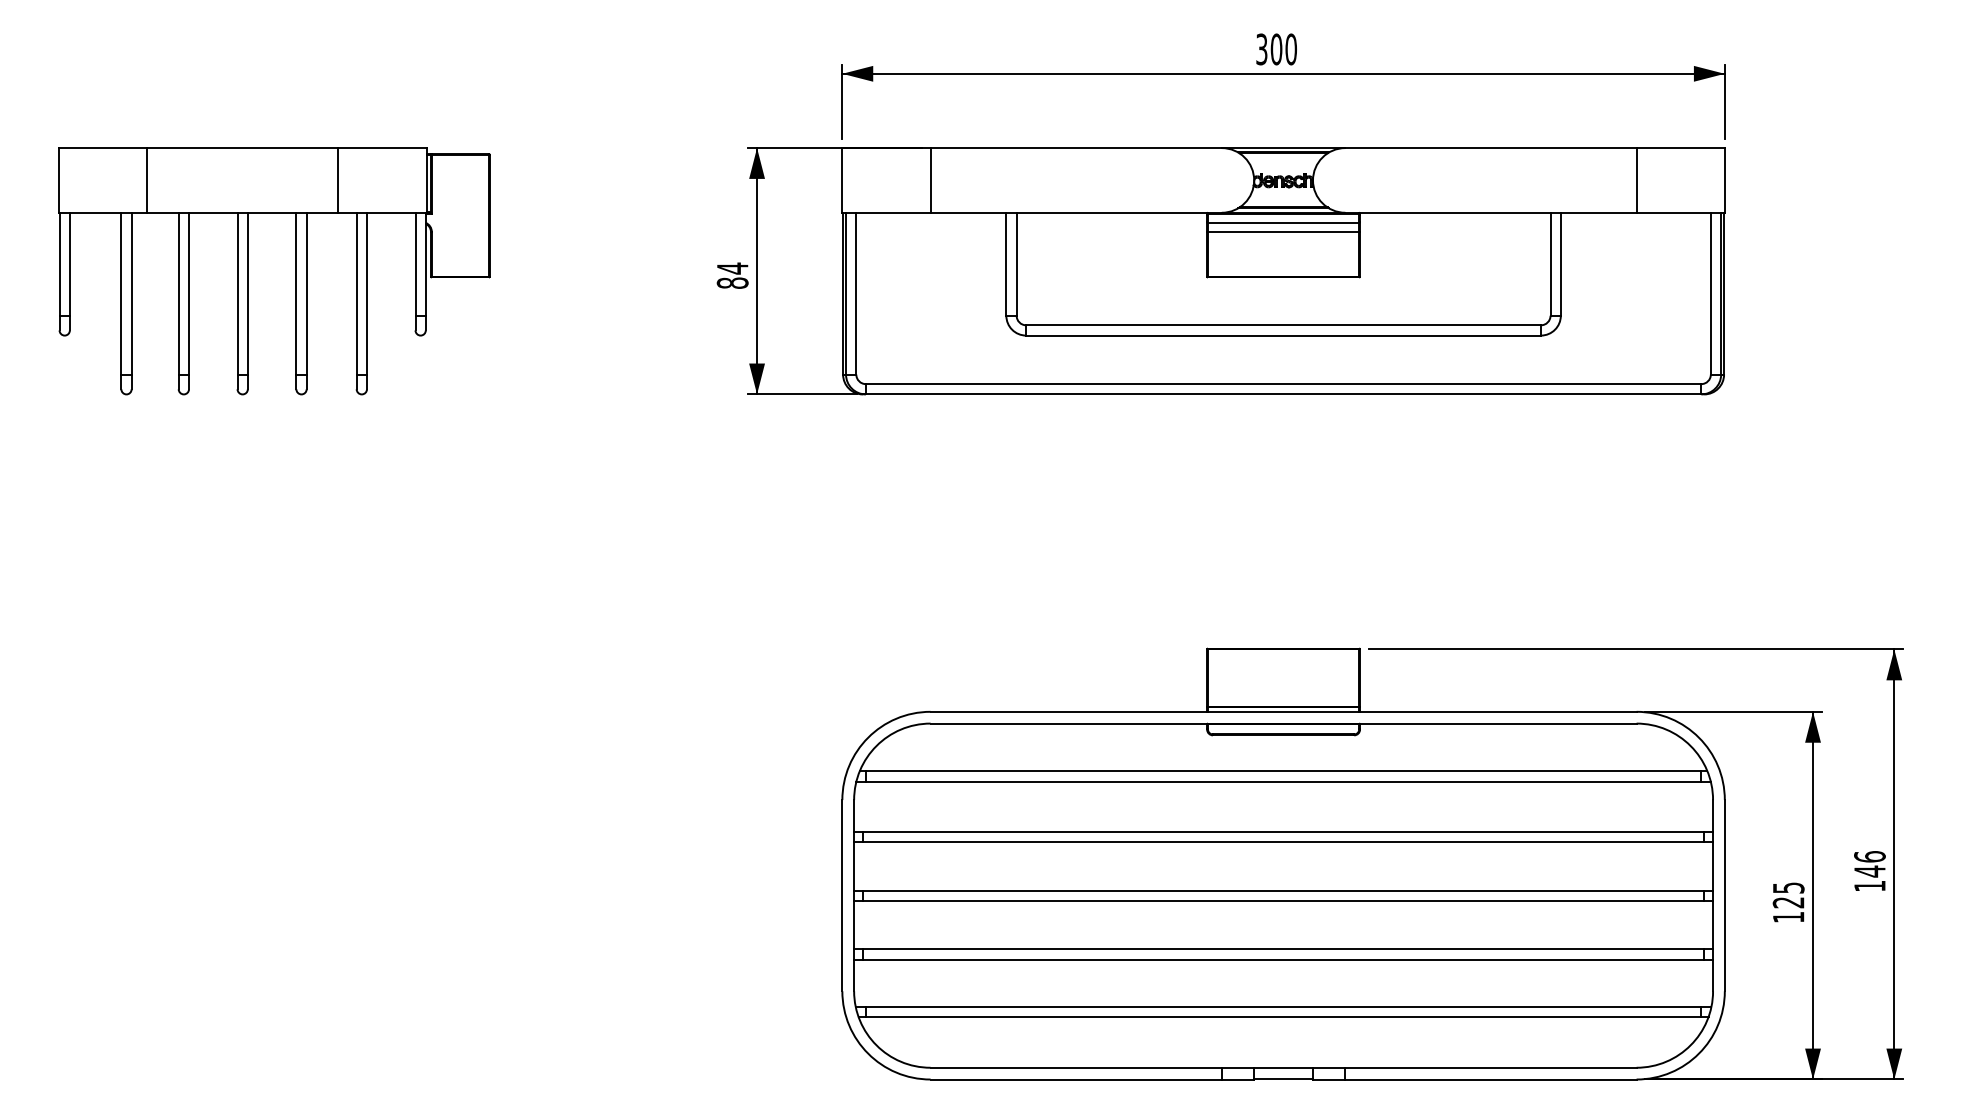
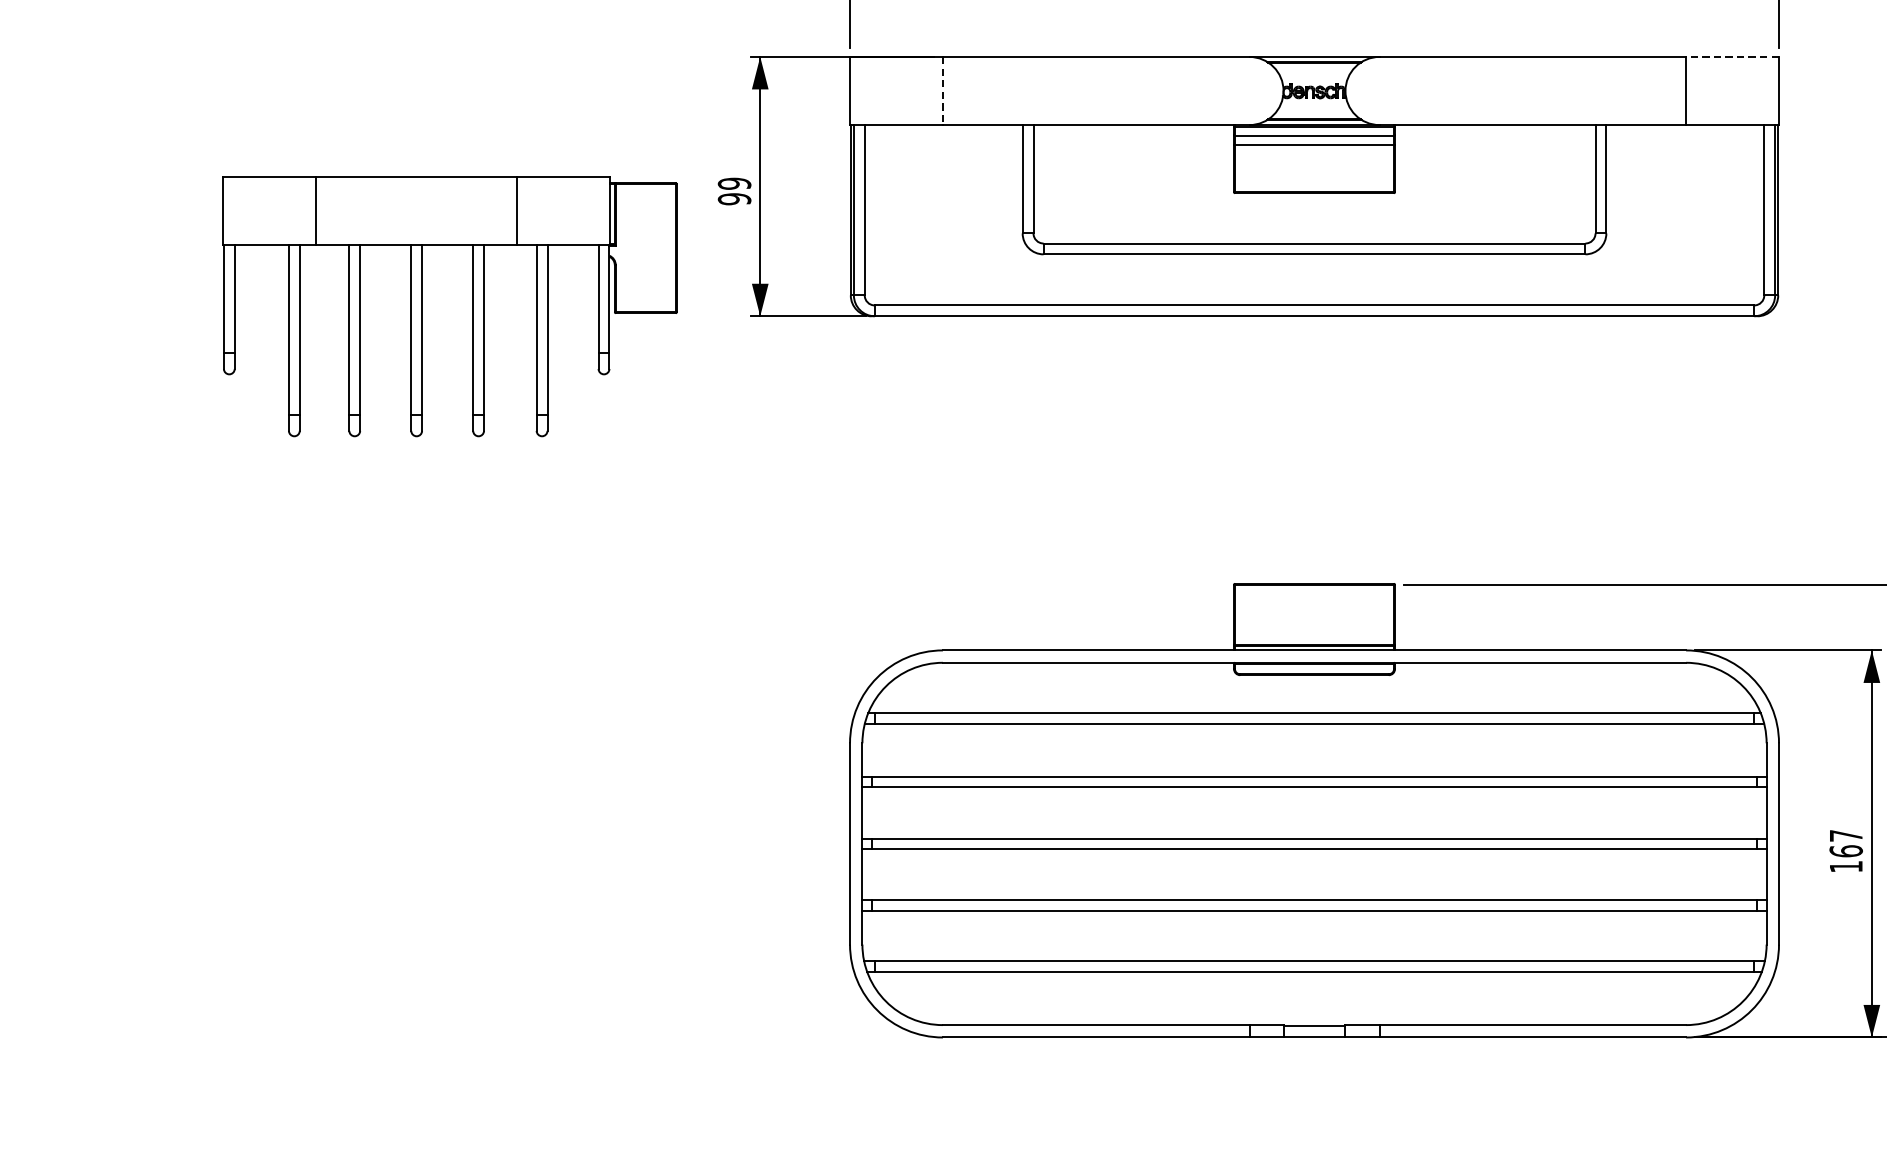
line: (1680, 148) -> (1732, 57), solid -> dashed
line: (930, 180) -> (942, 91), solid -> dashed
part: (295, 271) -> (472, 306), moved
text: (732, 275) -> (734, 191), 84 -> 99
text: (1788, 895) -> (1846, 843), 125 -> 167

